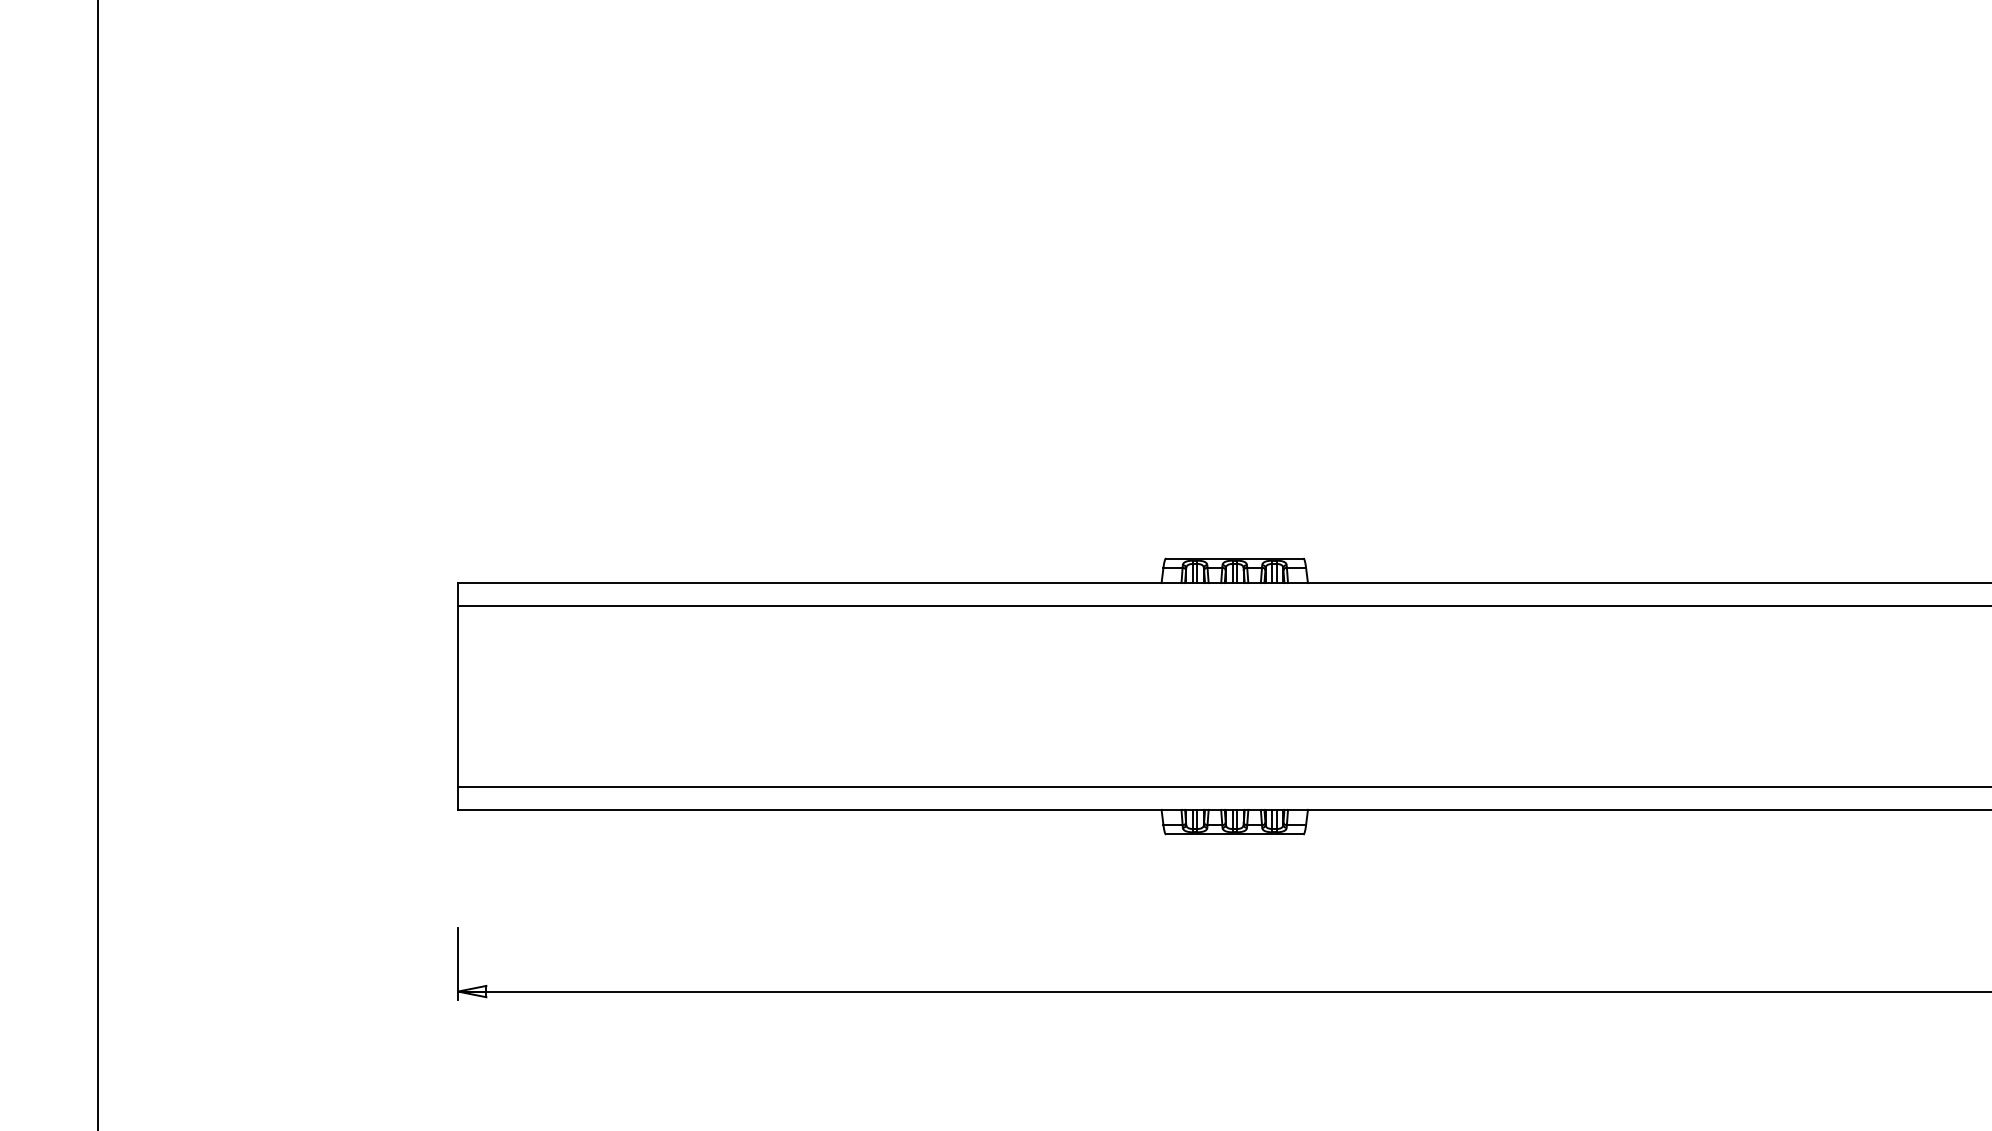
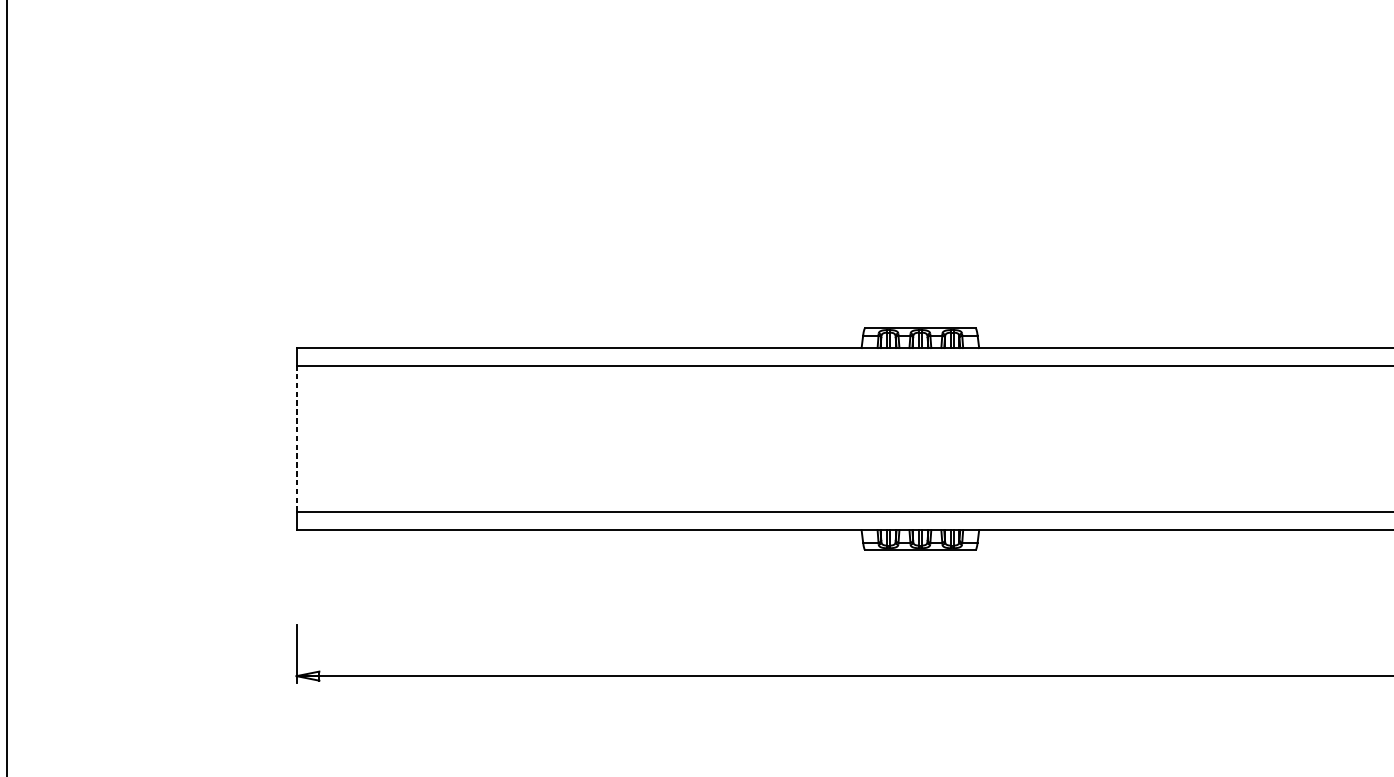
line: (458, 696) -> (296, 439), solid -> dashed

